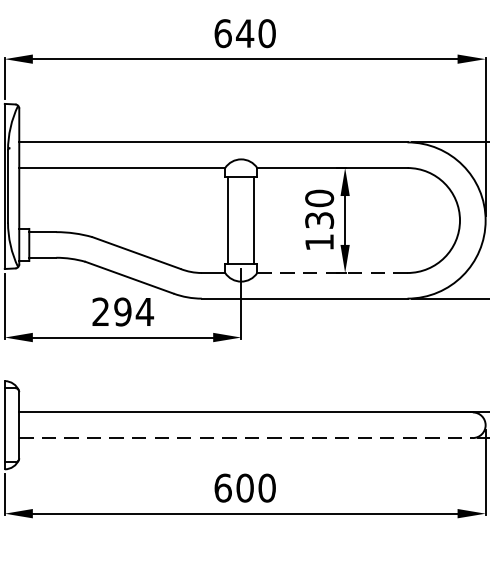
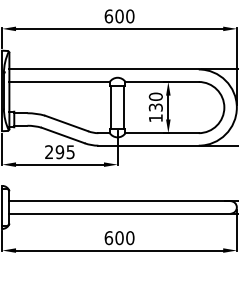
text: (245, 33) -> (119, 16), 640 -> 600
line: (333, 273) -> (162, 133), dashed -> solid
text: (144, 312) -> (70, 152), 294 -> 295
line: (247, 437) -> (120, 213), dashed -> solid

